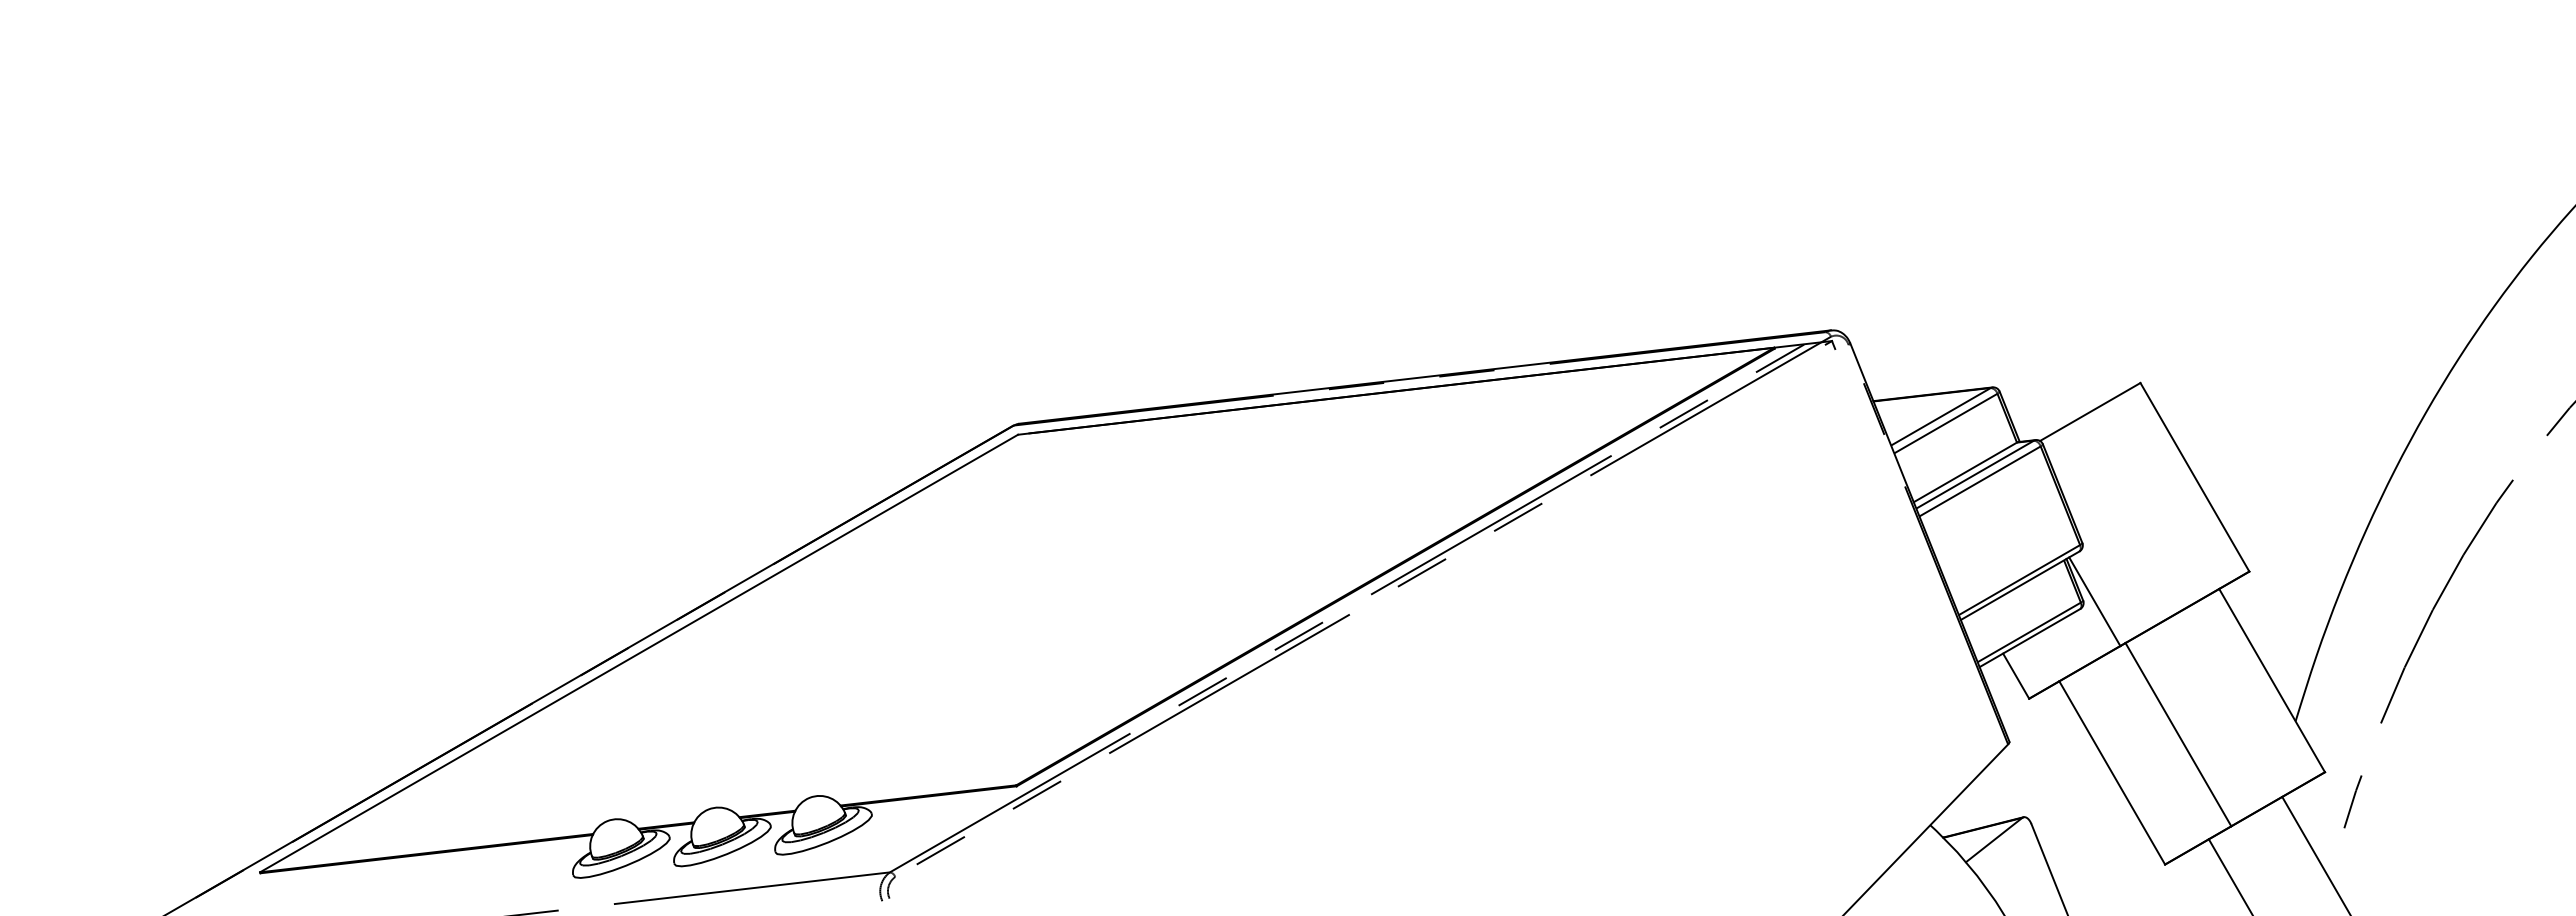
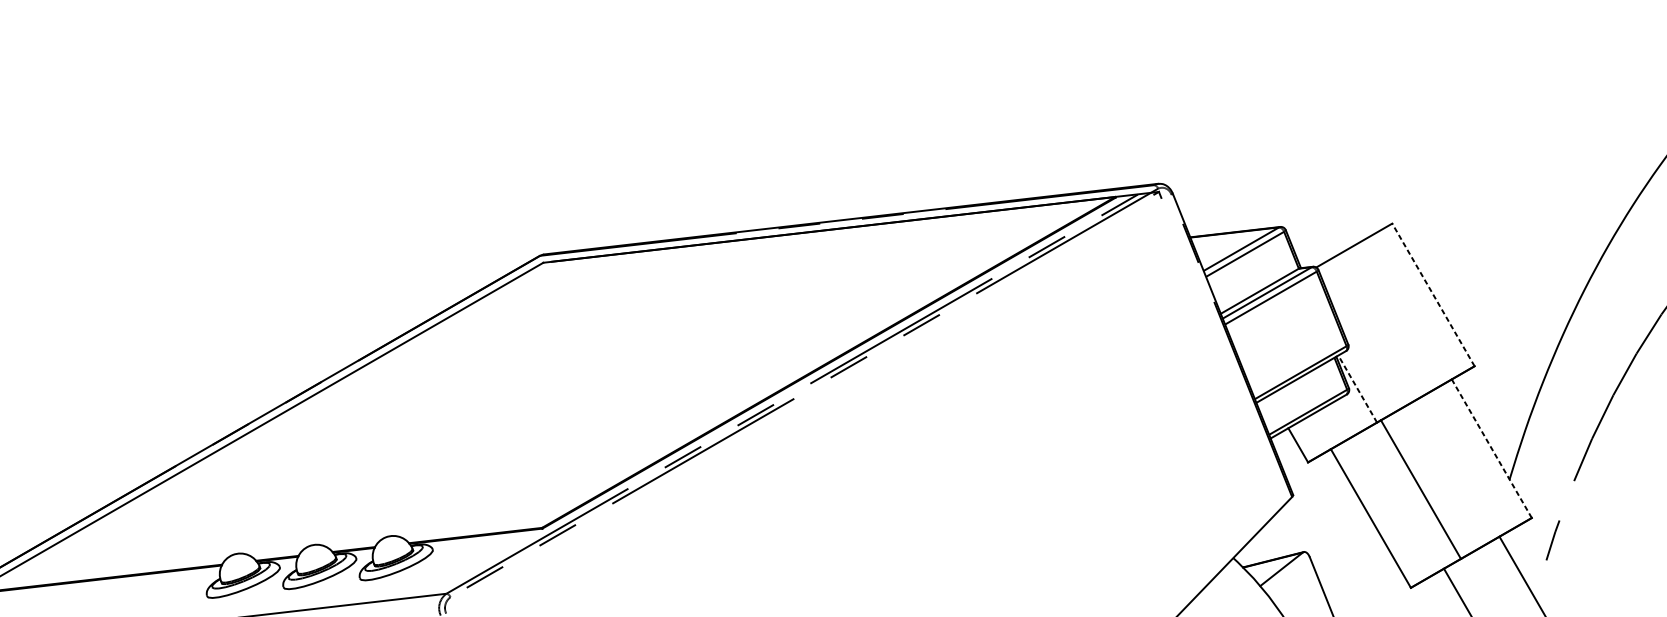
line: (2194, 477) -> (1433, 295), solid -> dashed
line: (2094, 601) -> (1357, 388), solid -> dashed
line: (2272, 680) -> (1492, 448), solid -> dashed

